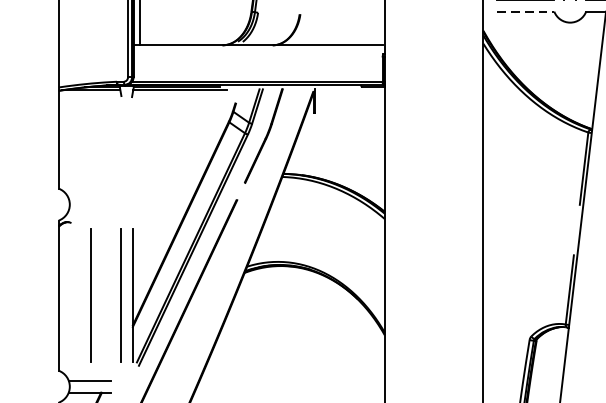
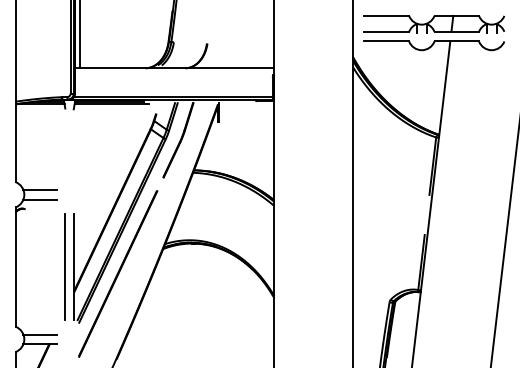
line: (525, 11) -> (386, 41), dashed -> solid
line: (90, 197) -> (40, 189), added
line: (90, 210) -> (40, 199), added
line: (90, 294) -> (40, 266), removed

